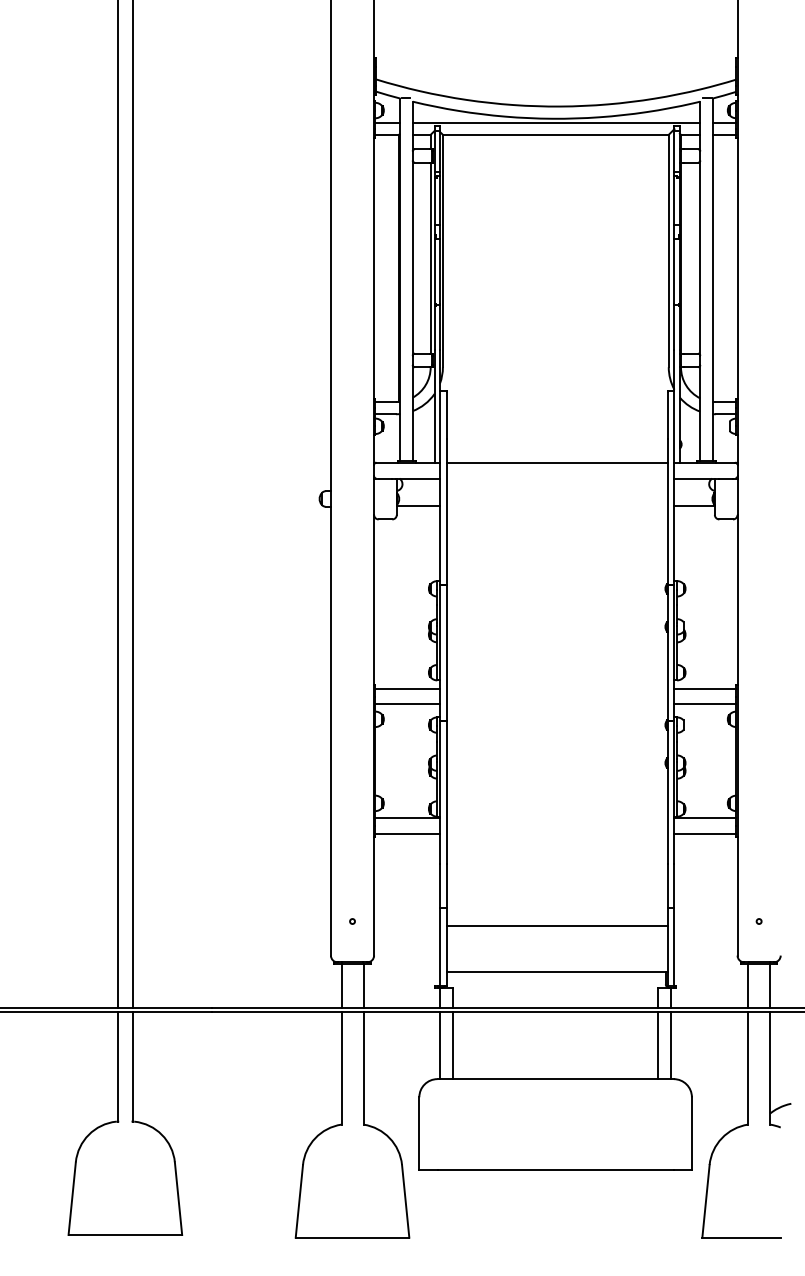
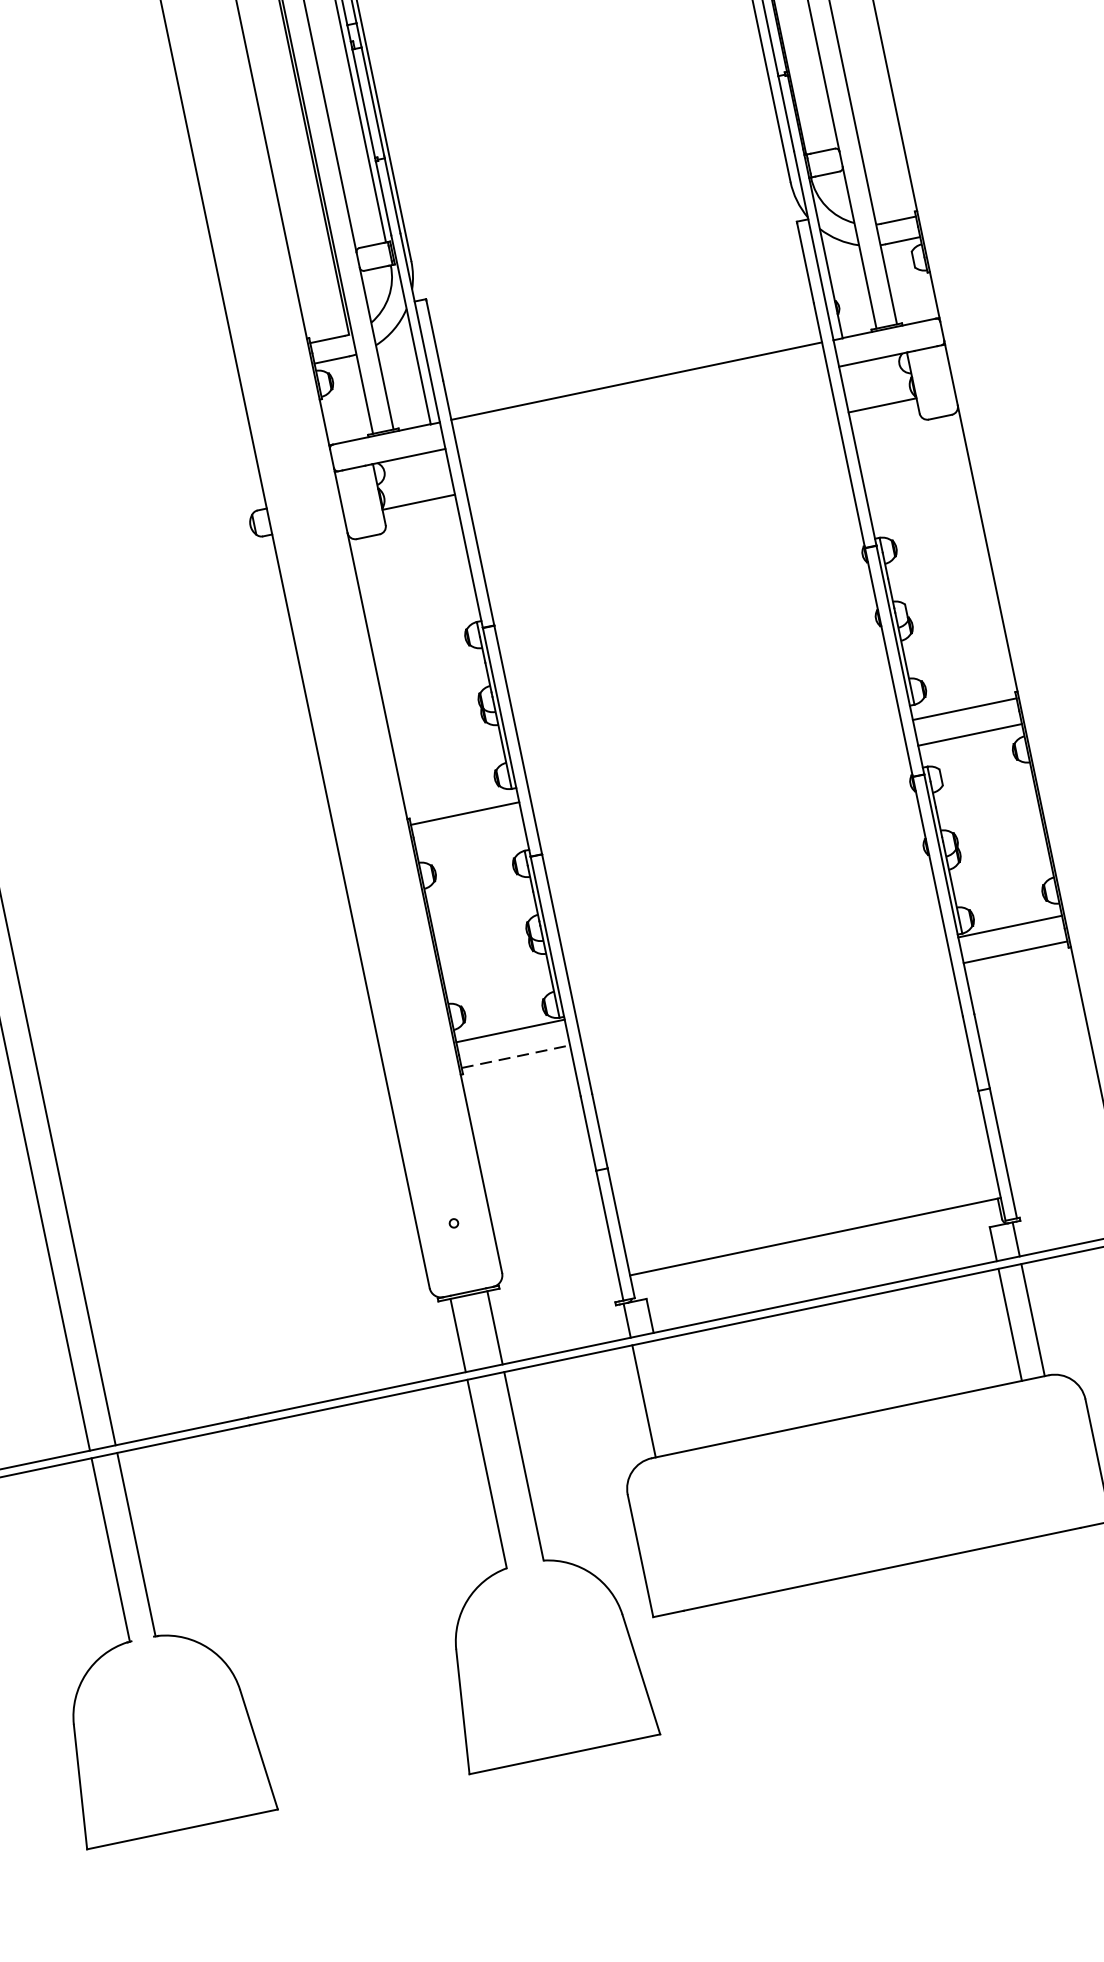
line: (407, 704) -> (470, 839), removed
line: (408, 833) -> (517, 1055), solid -> dashed
line: (556, 926) -> (798, 1160), removed
line: (453, 1045) -> (666, 1396), removed

